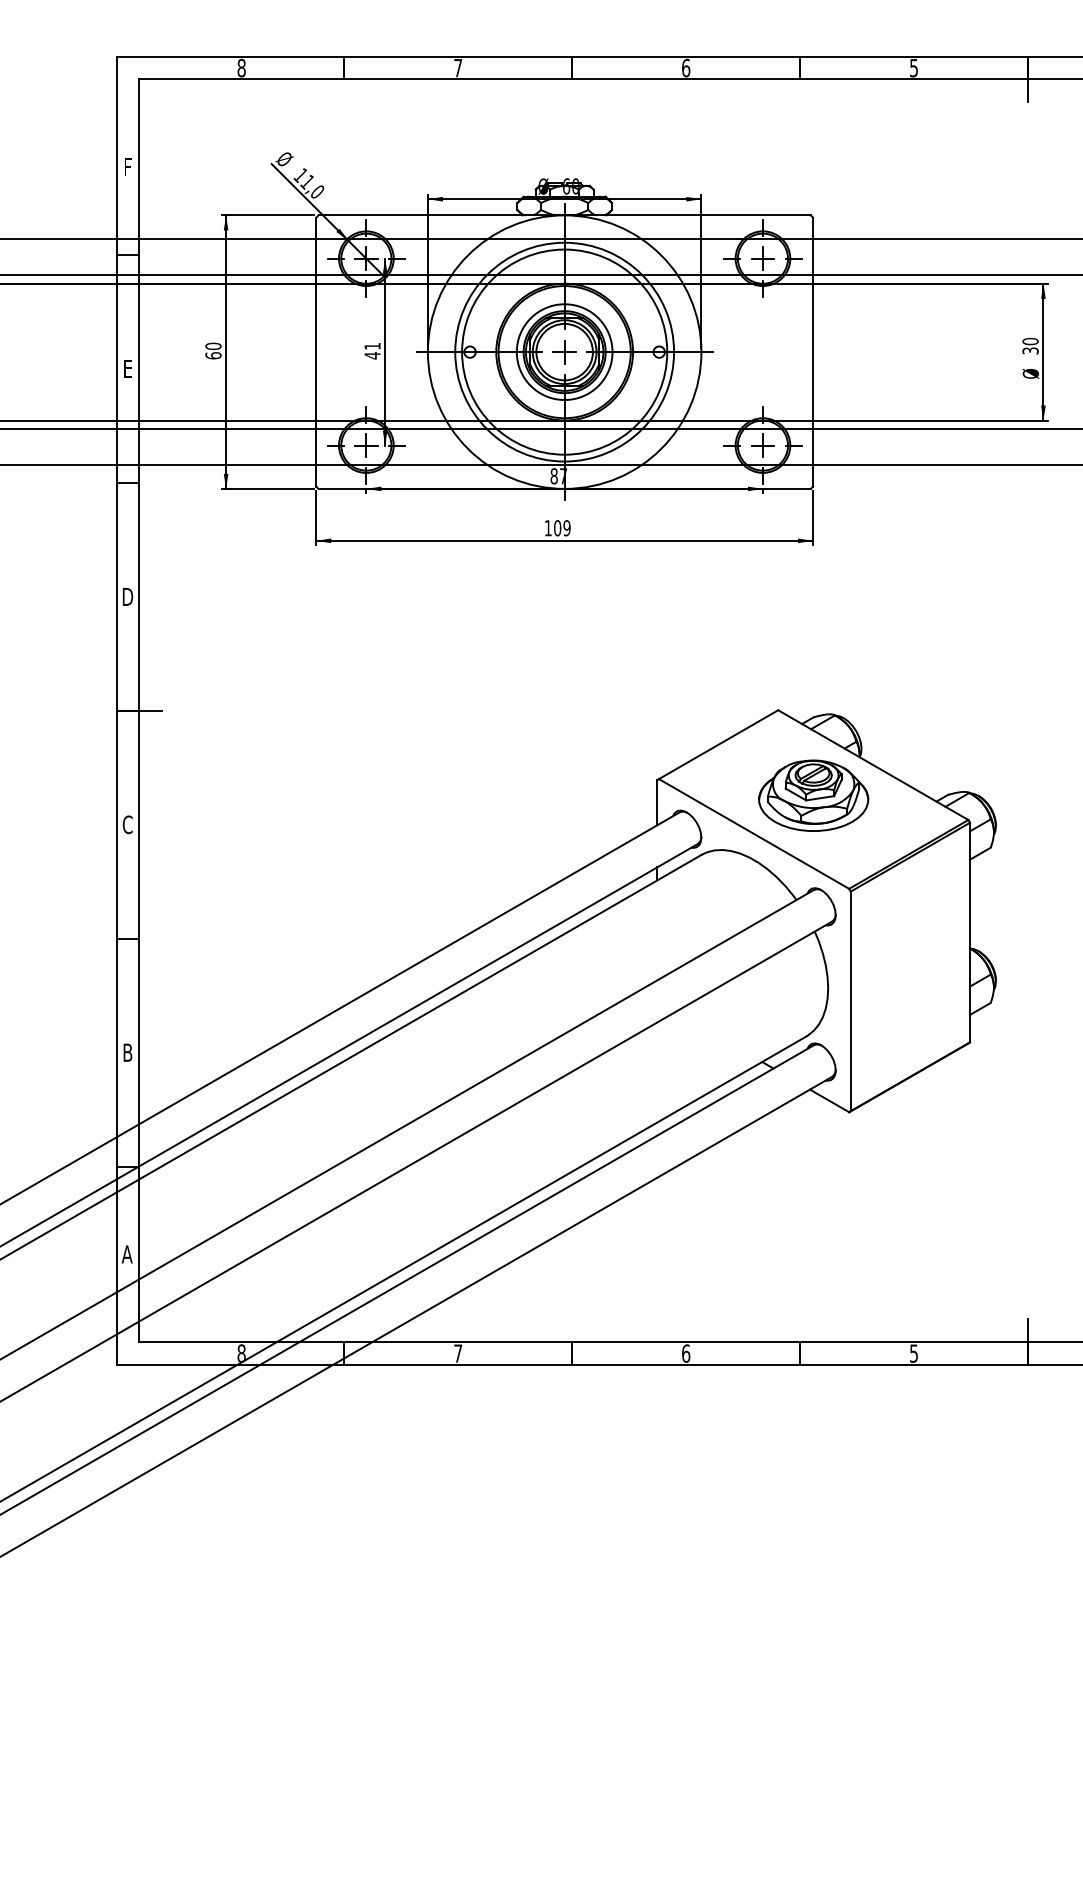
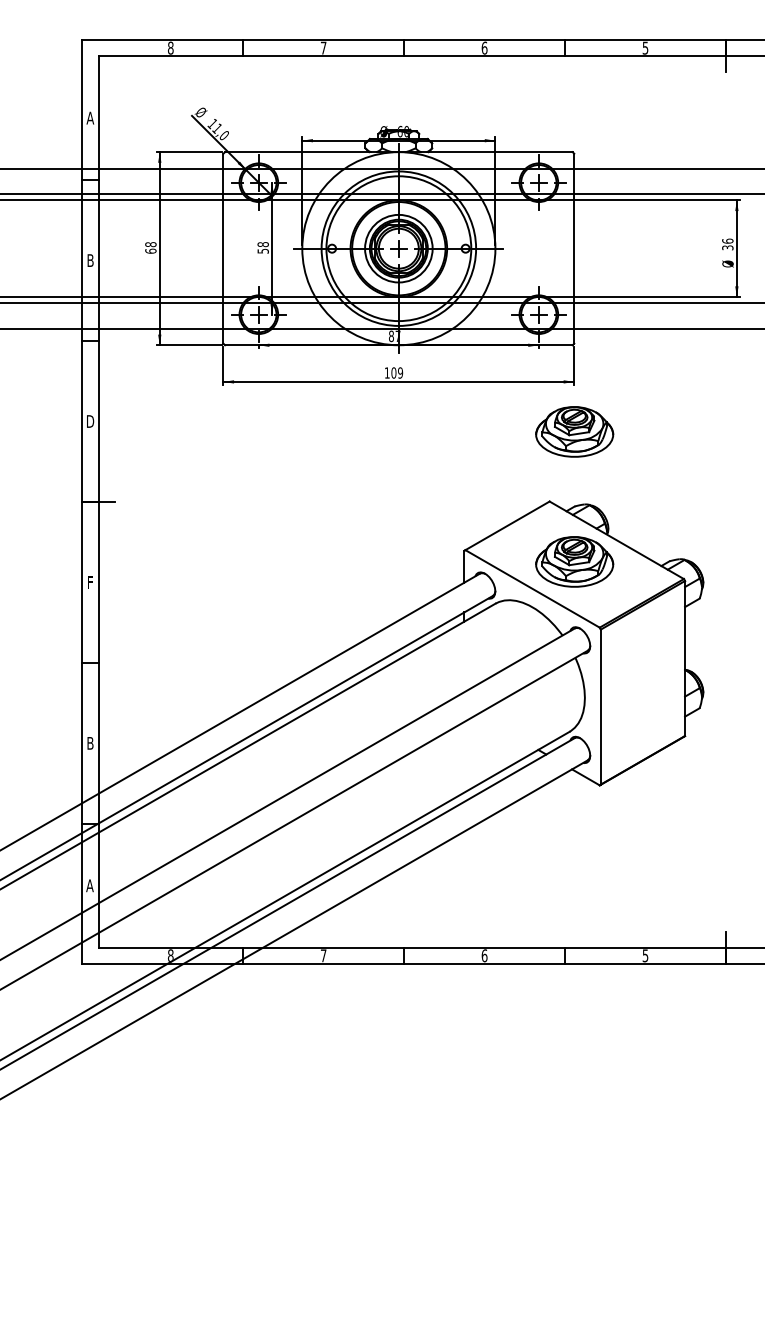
text: (127, 166) -> (90, 117), F -> A
text: (1030, 340) -> (727, 240), 30 -> 36
text: (212, 346) -> (150, 244), 60 -> 68
text: (371, 350) -> (262, 247), 41 -> 58
text: (127, 368) -> (90, 260), E -> B
part: (813, 611) -> (574, 431), added
text: (127, 823) -> (90, 581), C -> F

